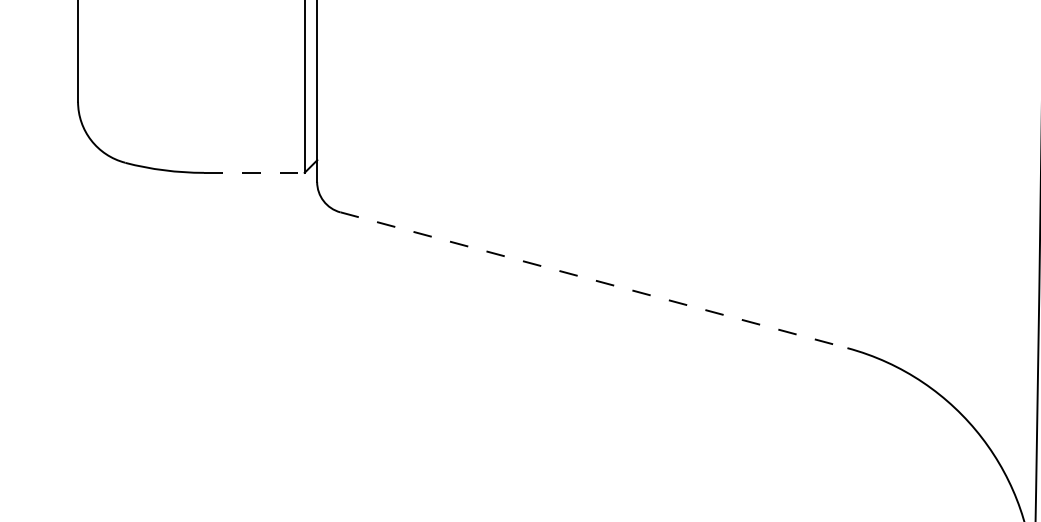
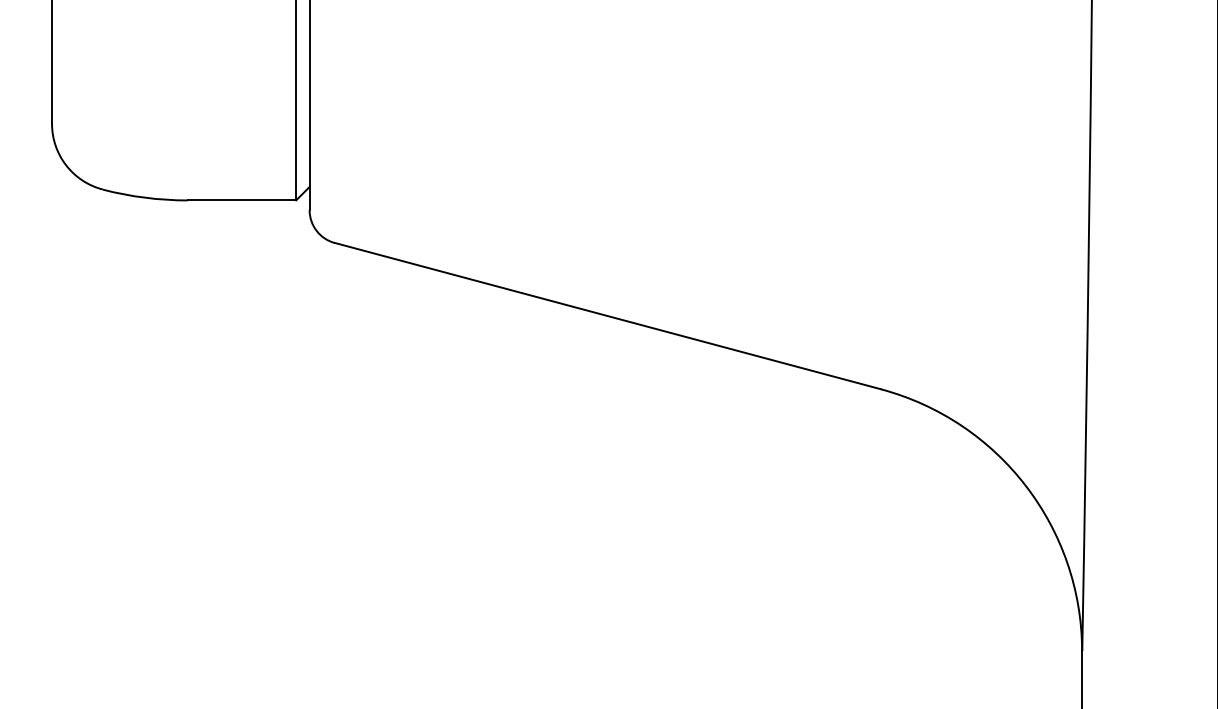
line: (254, 172) -> (242, 200), dashed -> solid
line: (593, 280) -> (607, 316), dashed -> solid

